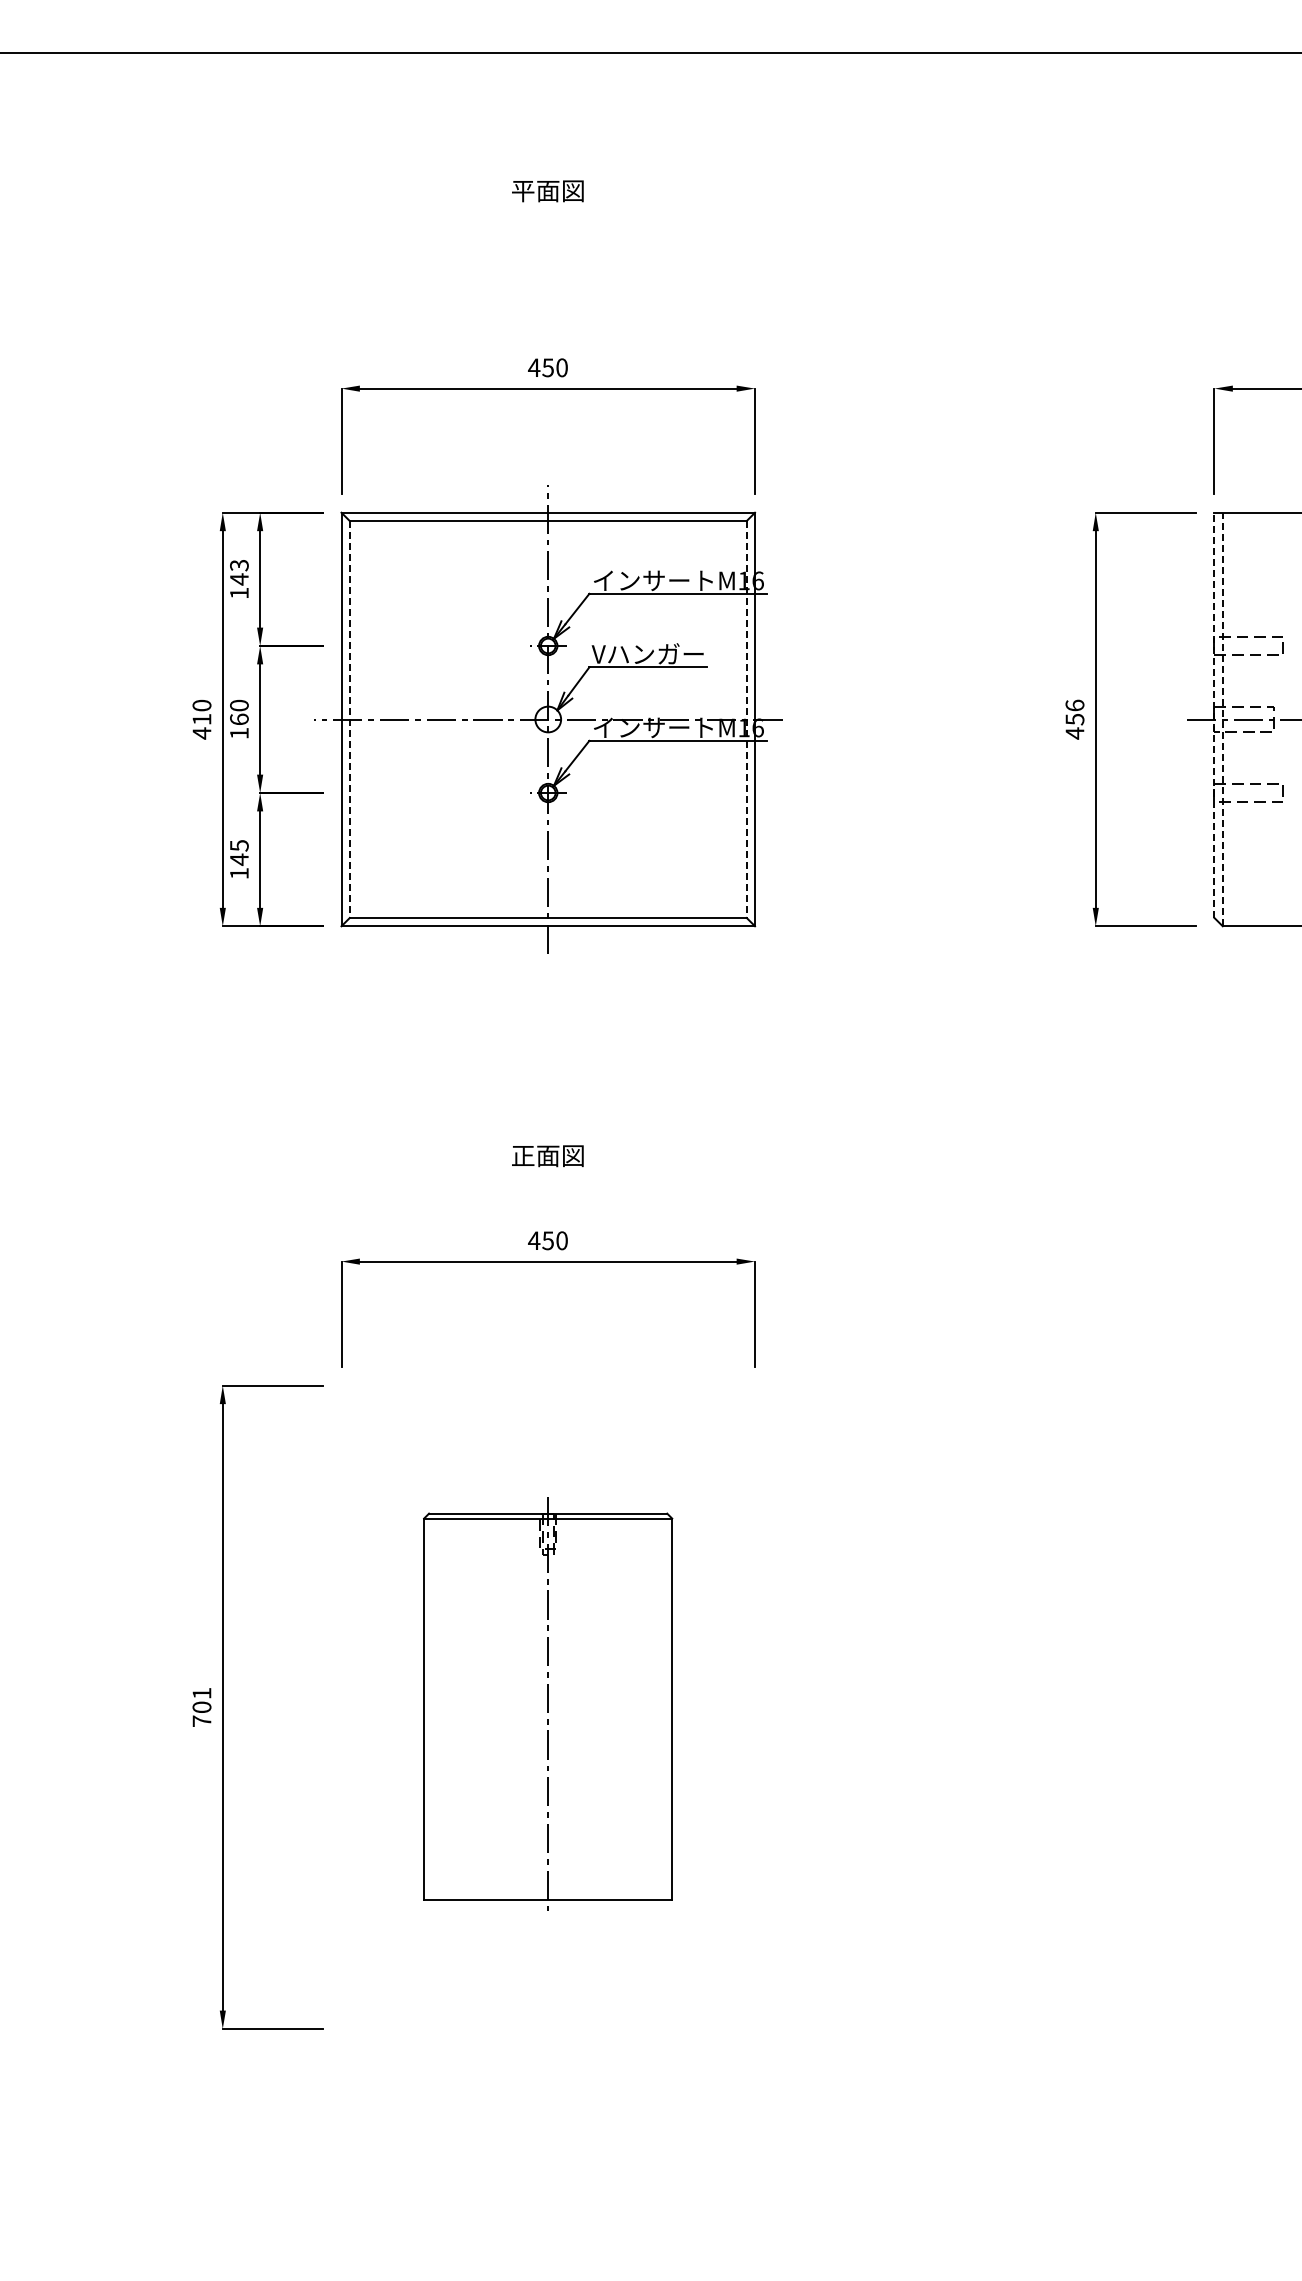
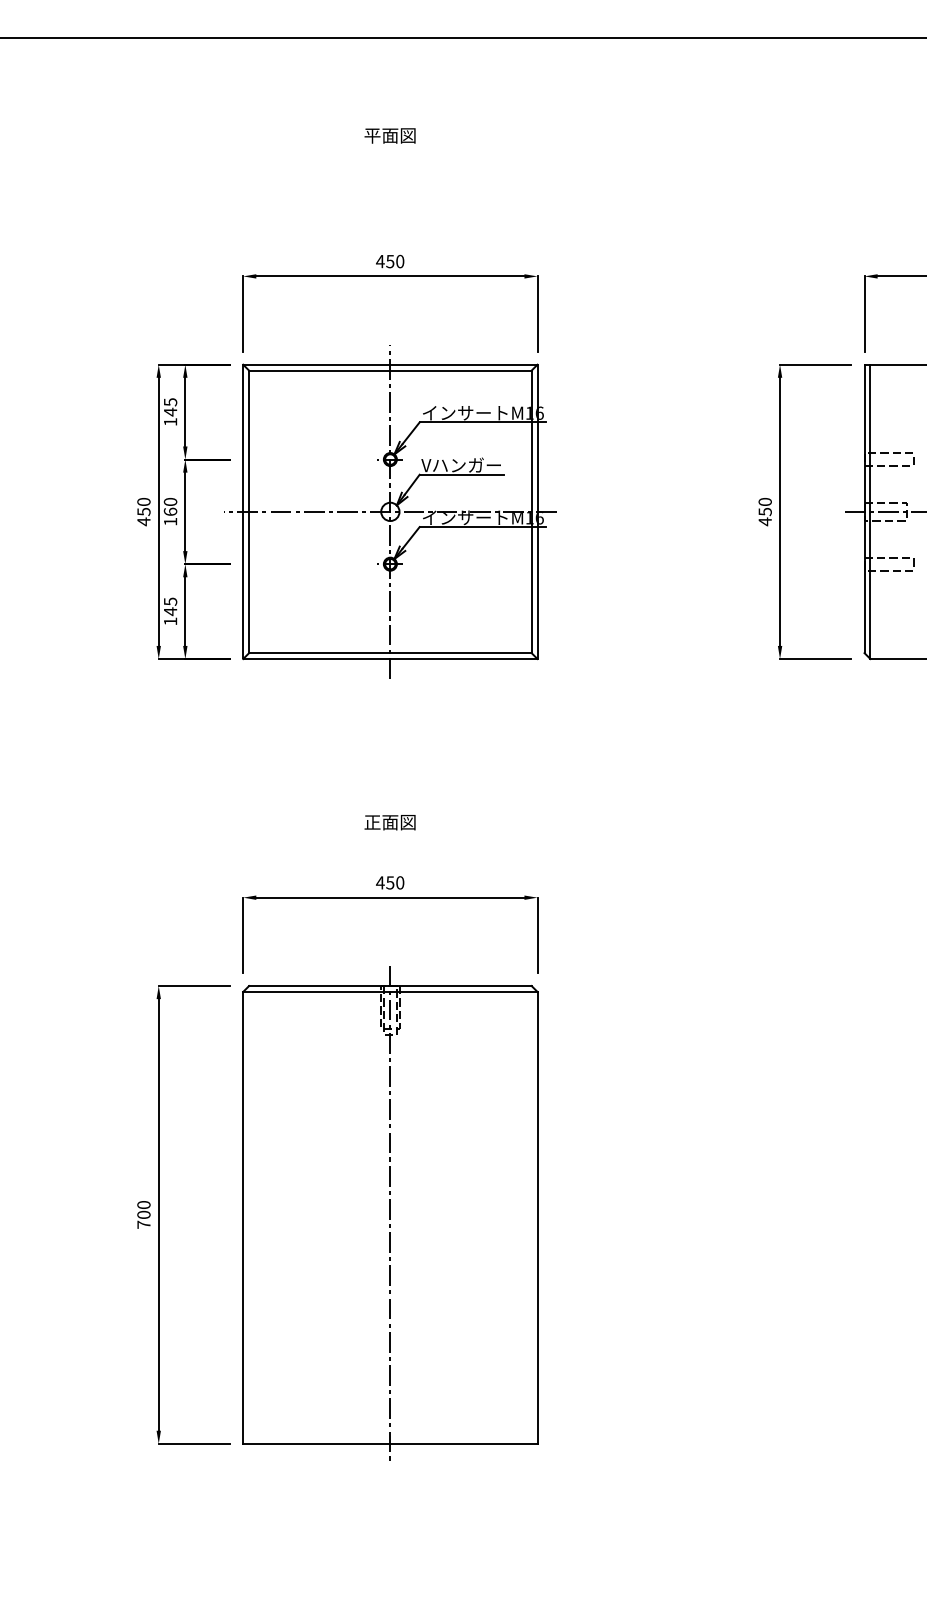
text: (239, 564) -> (170, 401), 143 -> 145
text: (1074, 705) -> (764, 501), 456 -> 450
line: (1214, 715) -> (864, 509), dashed -> solid
text: (201, 719) -> (143, 511), 410 -> 450
line: (1222, 719) -> (870, 511), dashed -> solid
line: (349, 720) -> (248, 512), dashed -> solid
line: (746, 720) -> (531, 512), dashed -> solid
text: (201, 1693) -> (143, 1205), 701 -> 700
part: (547, 1705) -> (389, 1213), size x1.67

